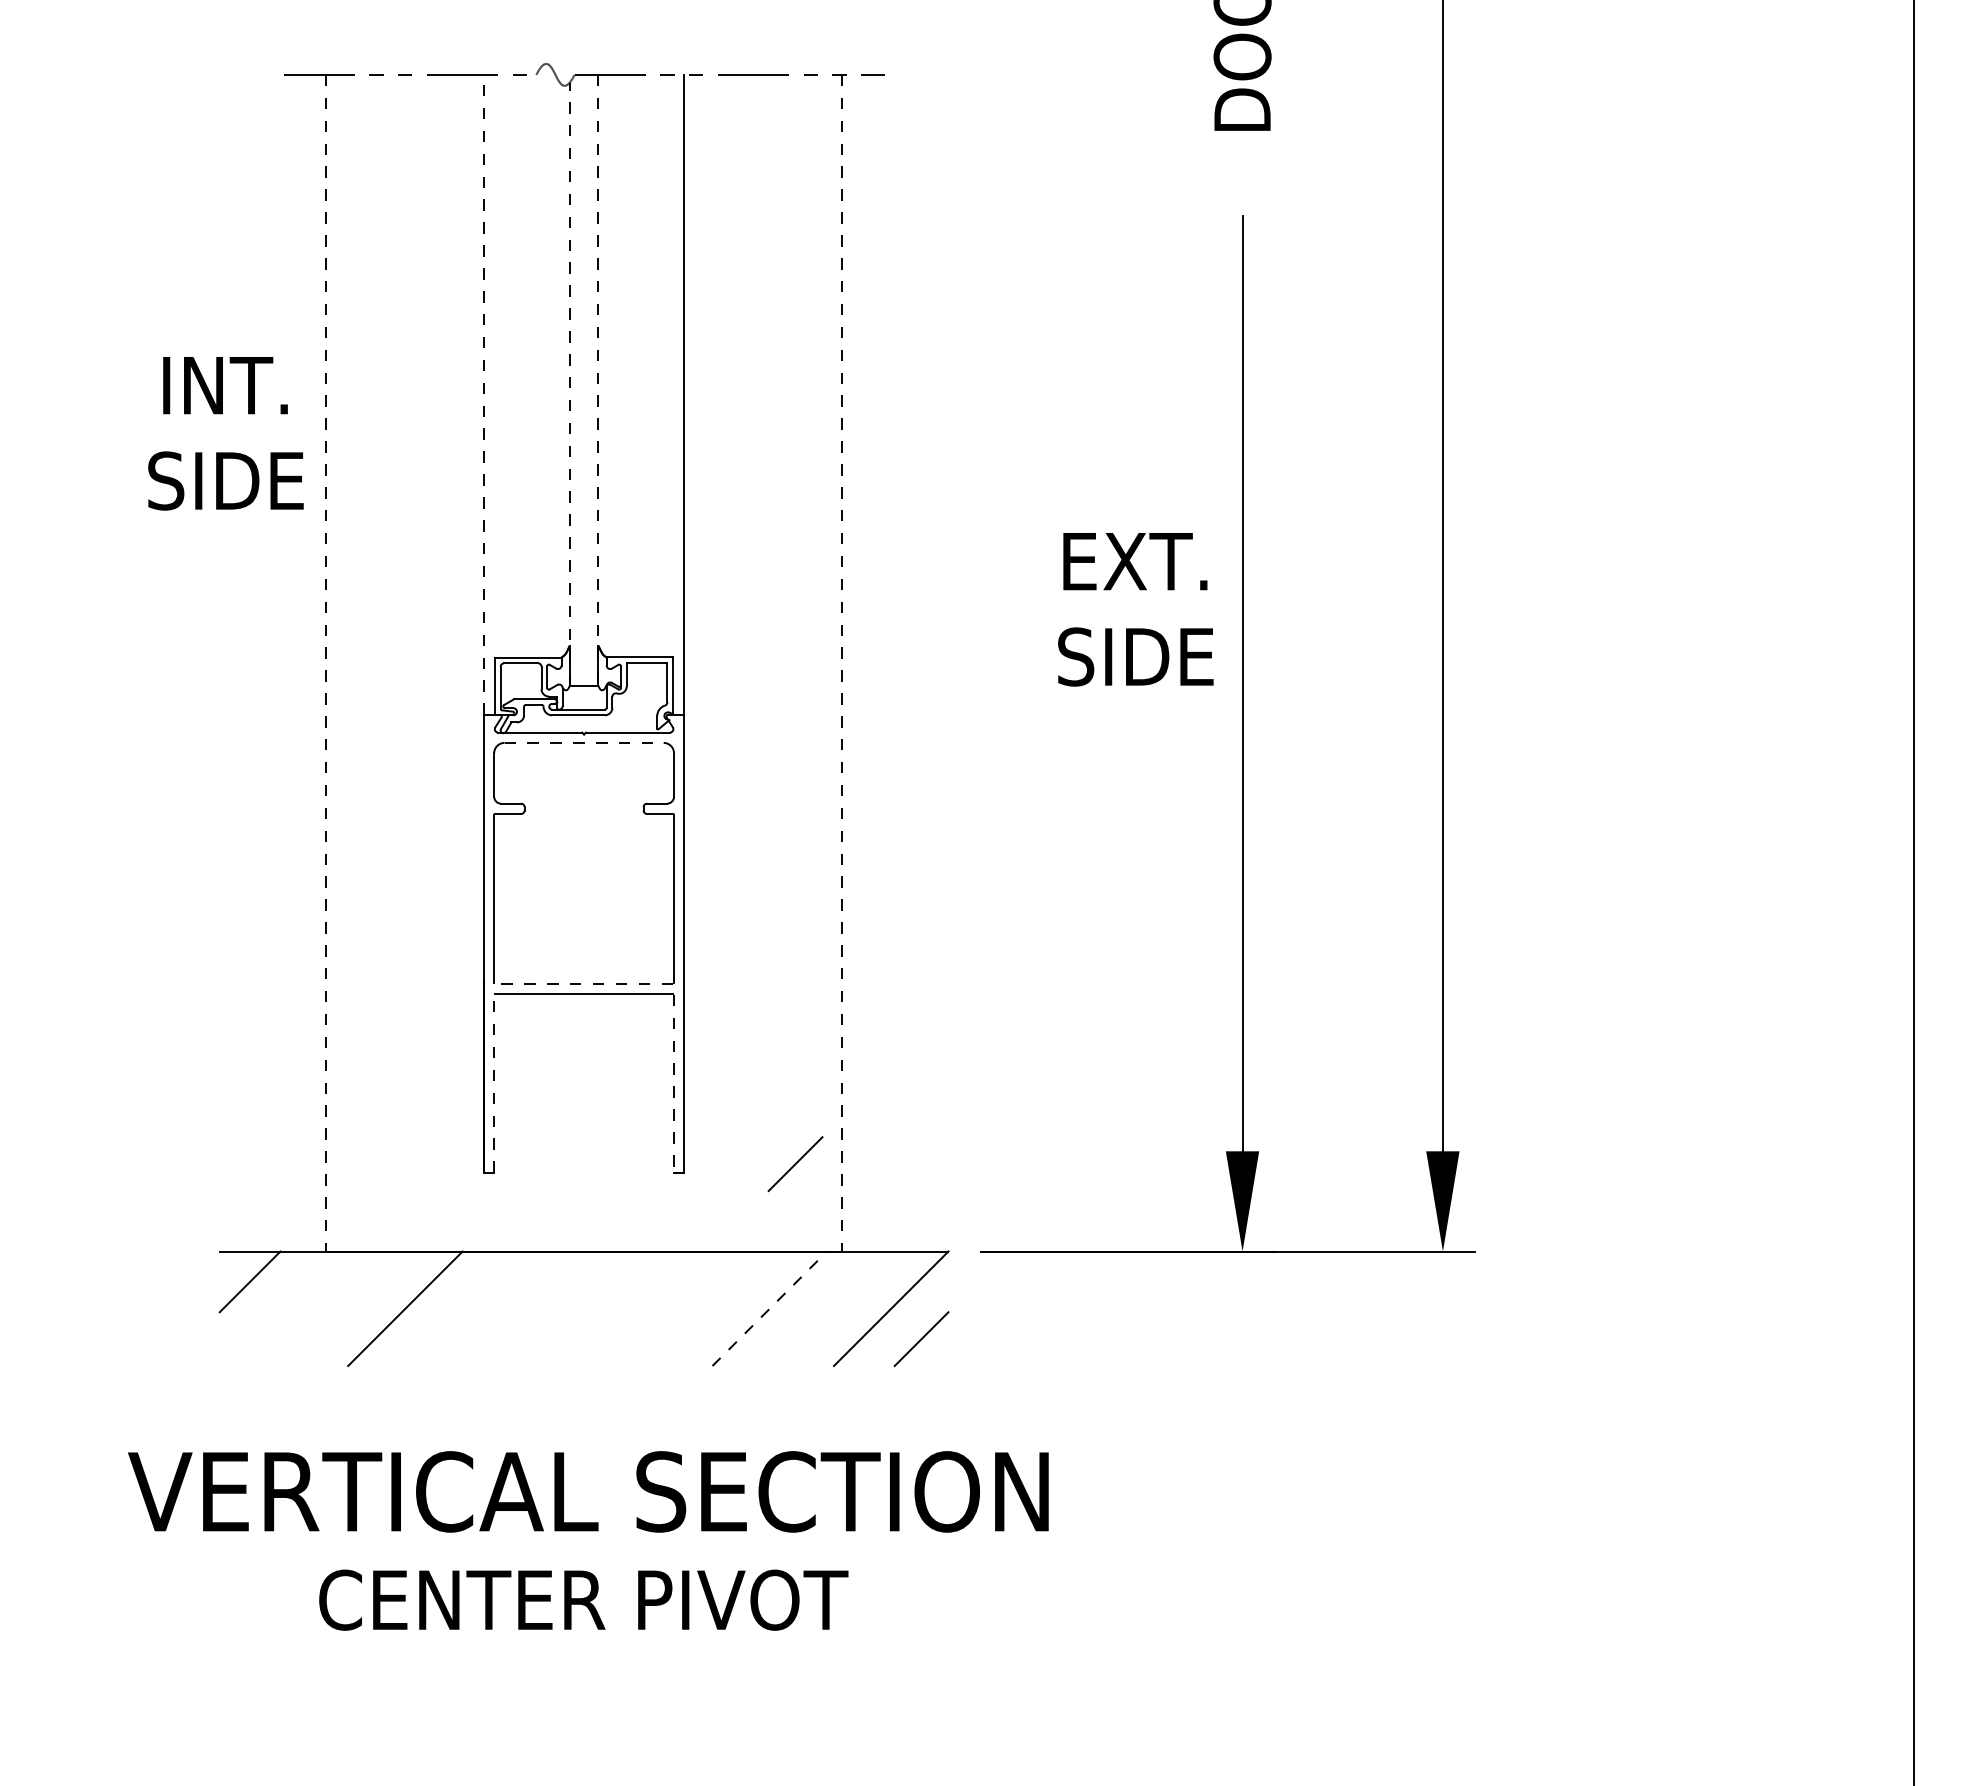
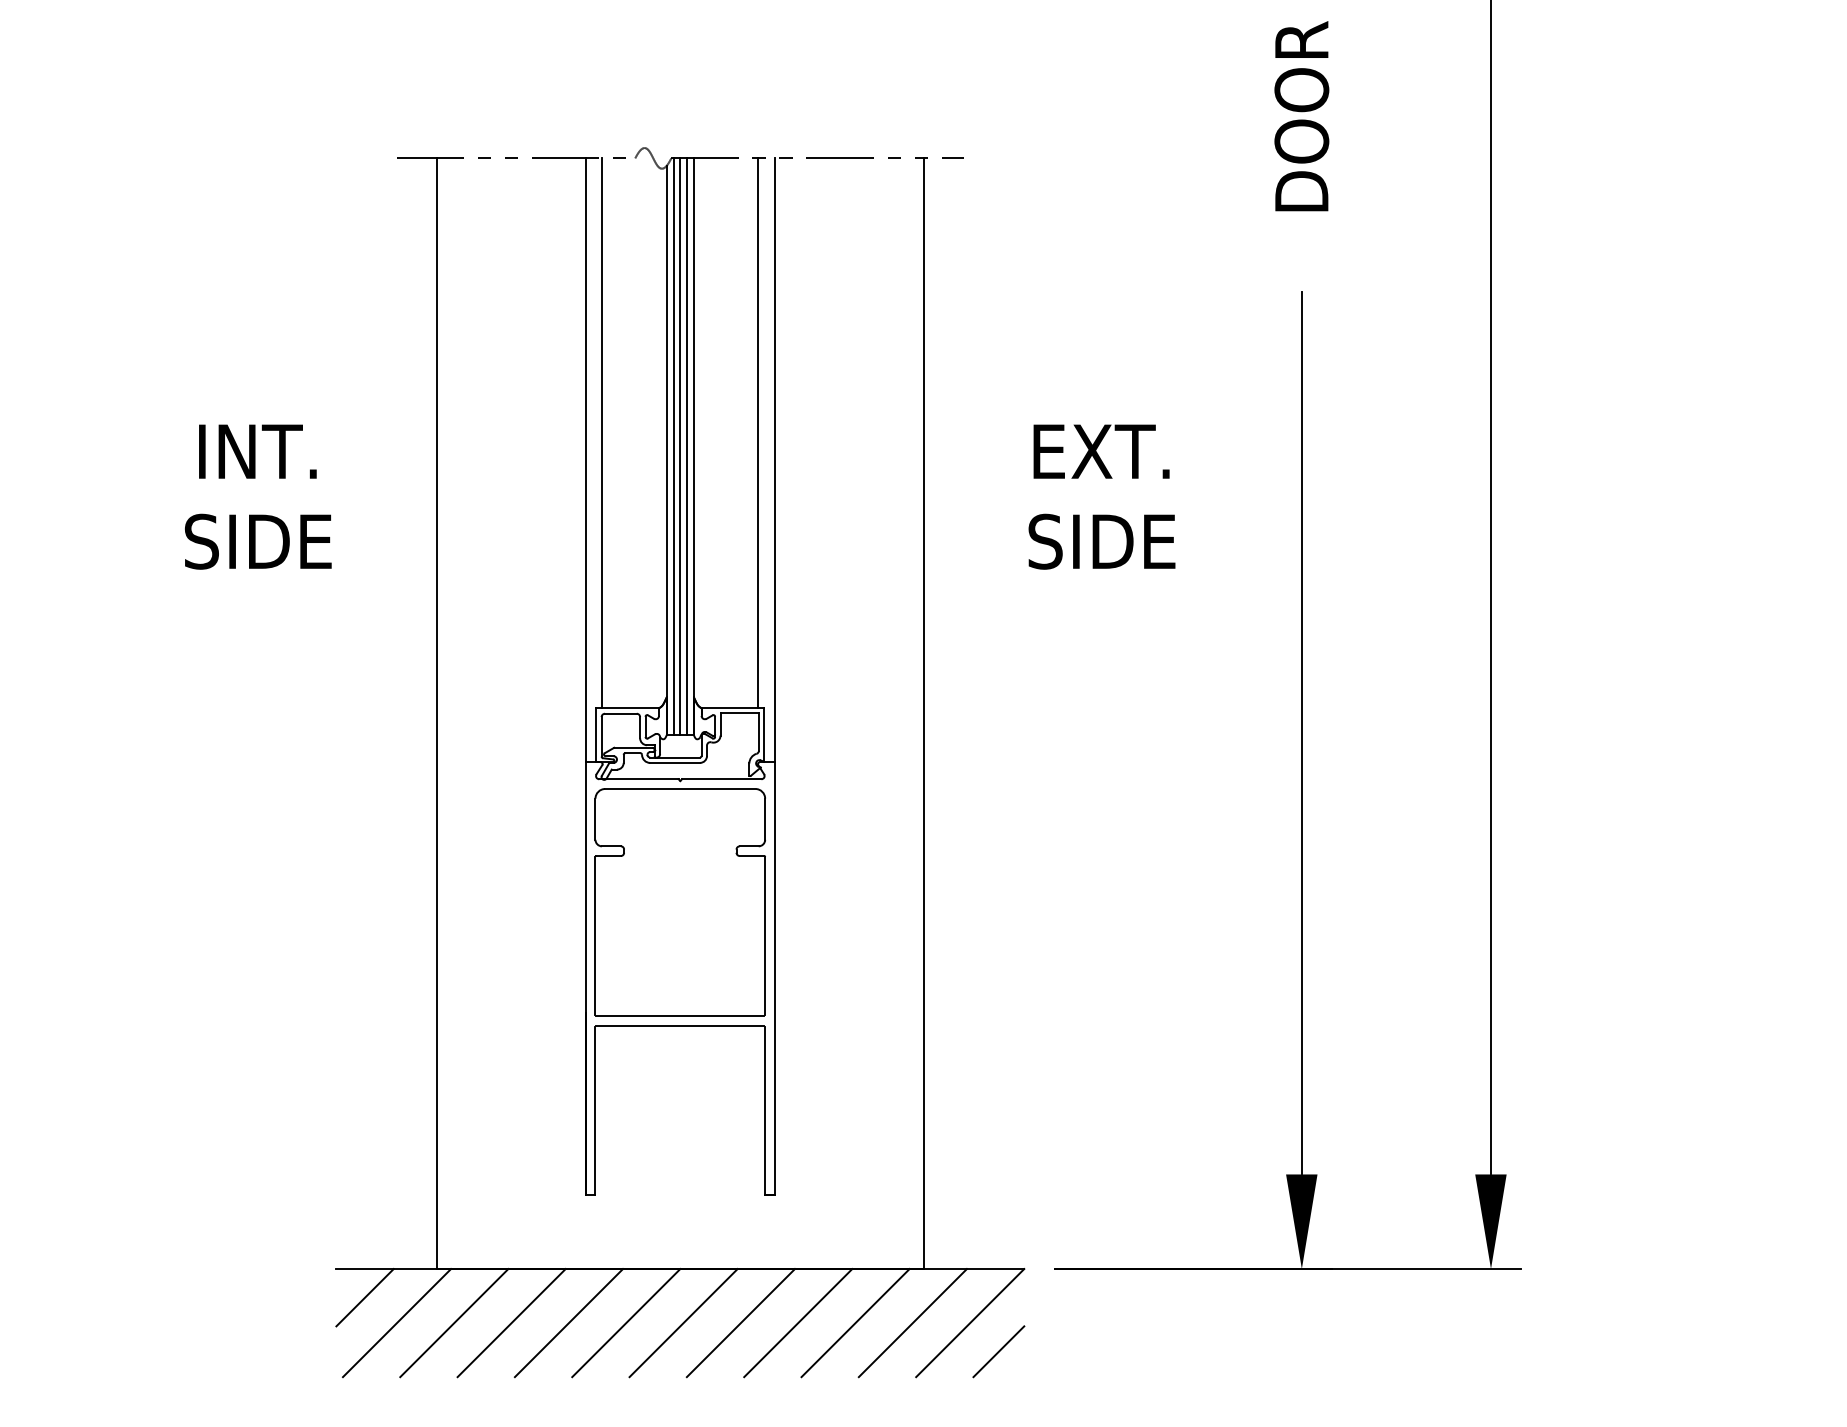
line: (501, 365) -> (602, 432), added
line: (666, 365) -> (758, 432), added
line: (576, 380) -> (673, 446), added
line: (584, 380) -> (680, 446), added
line: (591, 380) -> (687, 446), added
line: (598, 380) -> (693, 446), dashed -> solid
line: (569, 384) -> (666, 450), dashed -> solid
line: (483, 394) -> (585, 460), dashed -> solid
text: (225, 433) -> (257, 496), moved
text: (1135, 609) -> (1101, 496), moved
line: (326, 663) -> (437, 714), dashed -> solid
line: (841, 663) -> (923, 714), dashed -> solid
line: (584, 742) -> (680, 788), dashed -> solid
line: (584, 983) -> (680, 1016), dashed -> solid
line: (494, 1083) -> (595, 1110), dashed -> solid
line: (673, 1084) -> (764, 1111), dashed -> solid
line: (795, 1164) -> (879, 1186), removed
line: (283, 1308) -> (396, 1322), added
line: (344, 1308) -> (454, 1322), added
line: (465, 1308) -> (568, 1322), added
line: (526, 1308) -> (625, 1322), added
line: (587, 1308) -> (683, 1322), added
line: (648, 1308) -> (741, 1322), added
line: (708, 1308) -> (797, 1322), added
line: (769, 1308) -> (855, 1322), dashed -> solid
line: (830, 1308) -> (912, 1322), added

